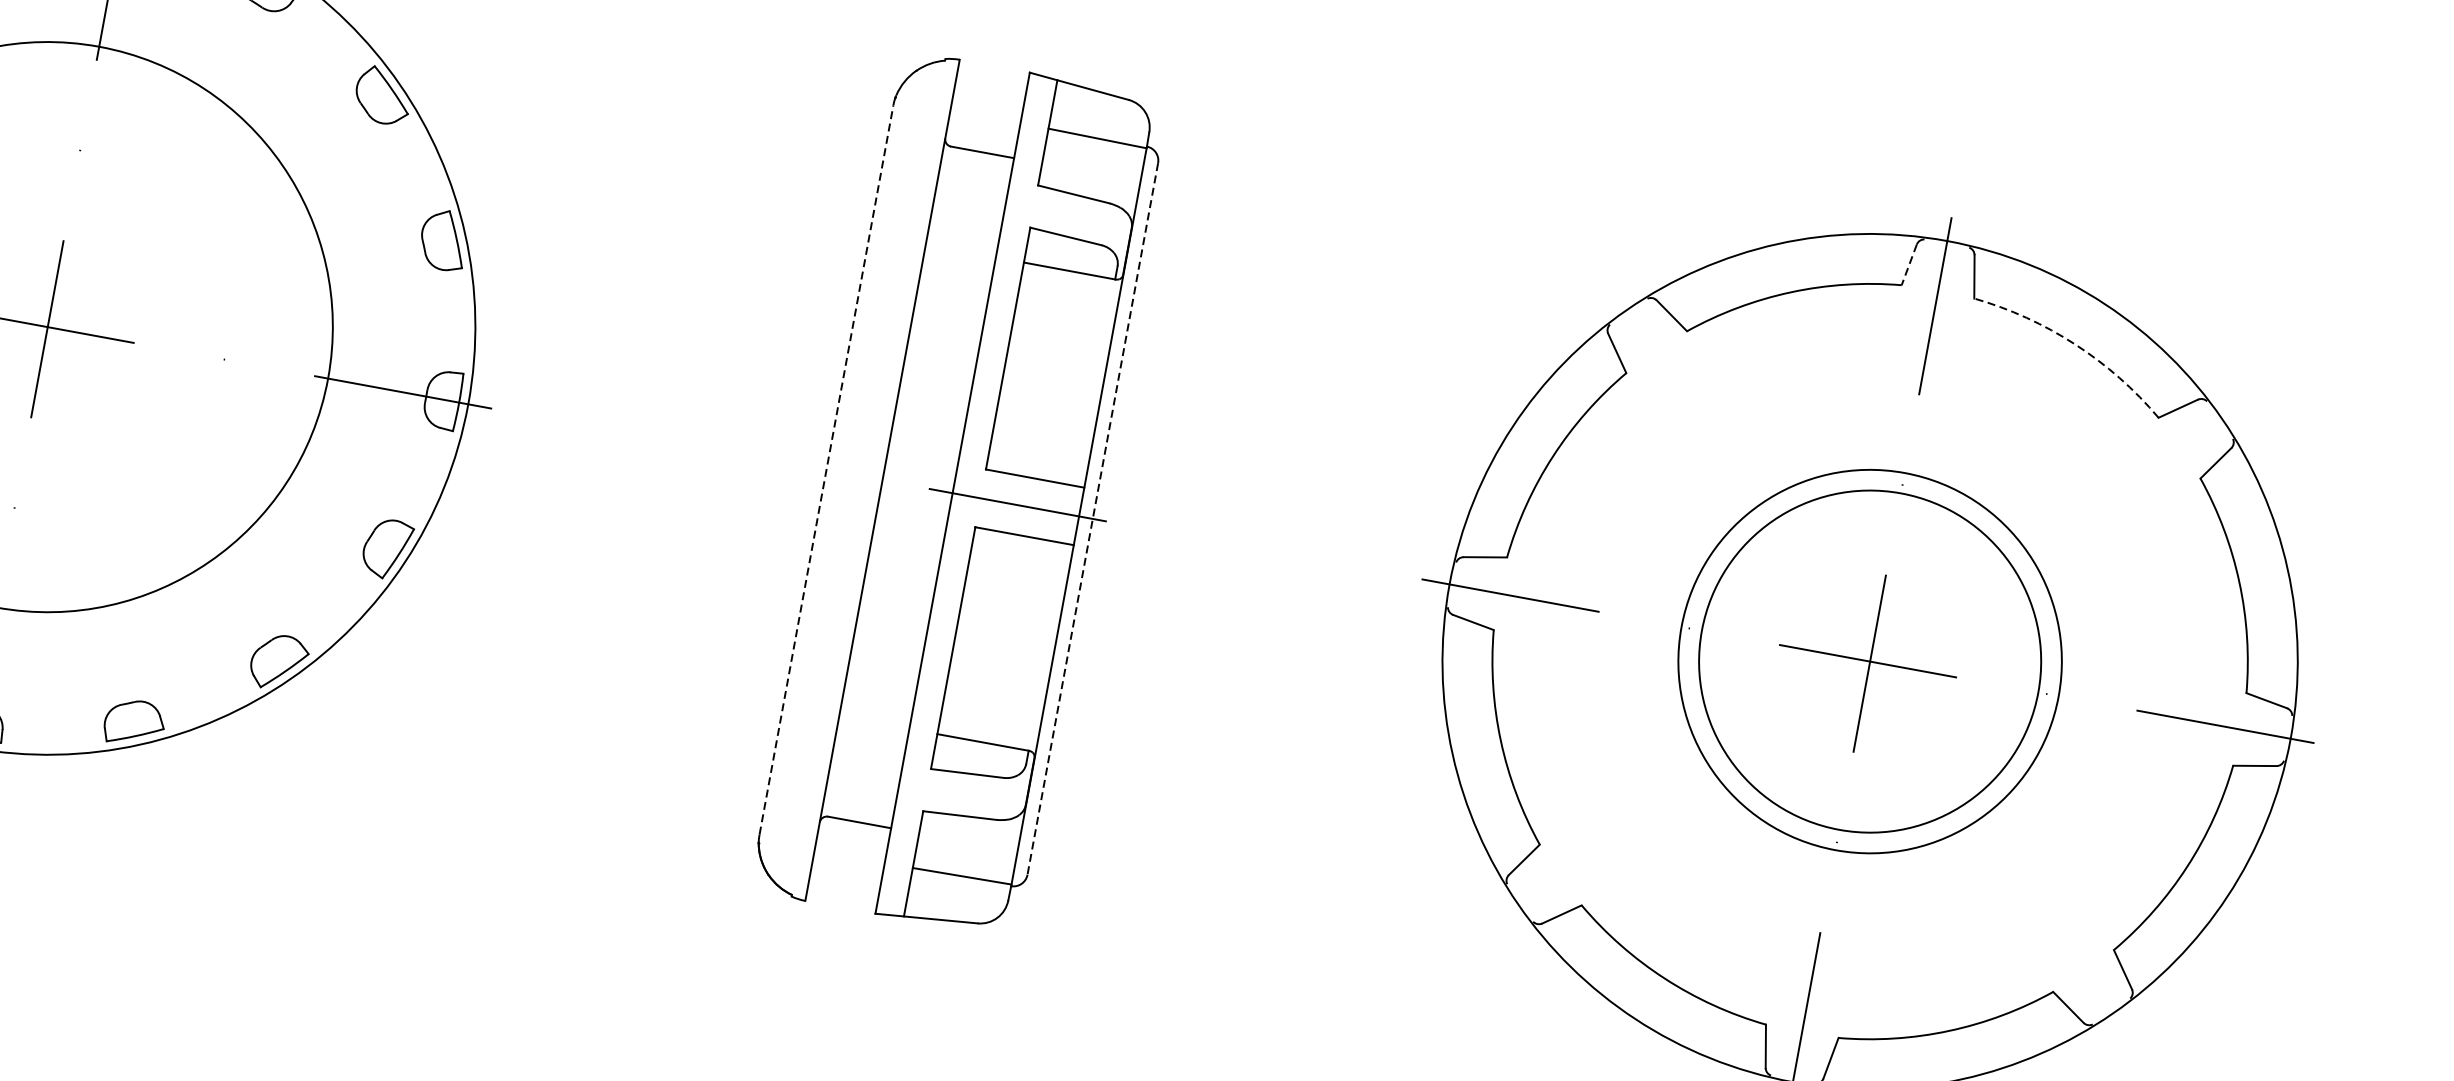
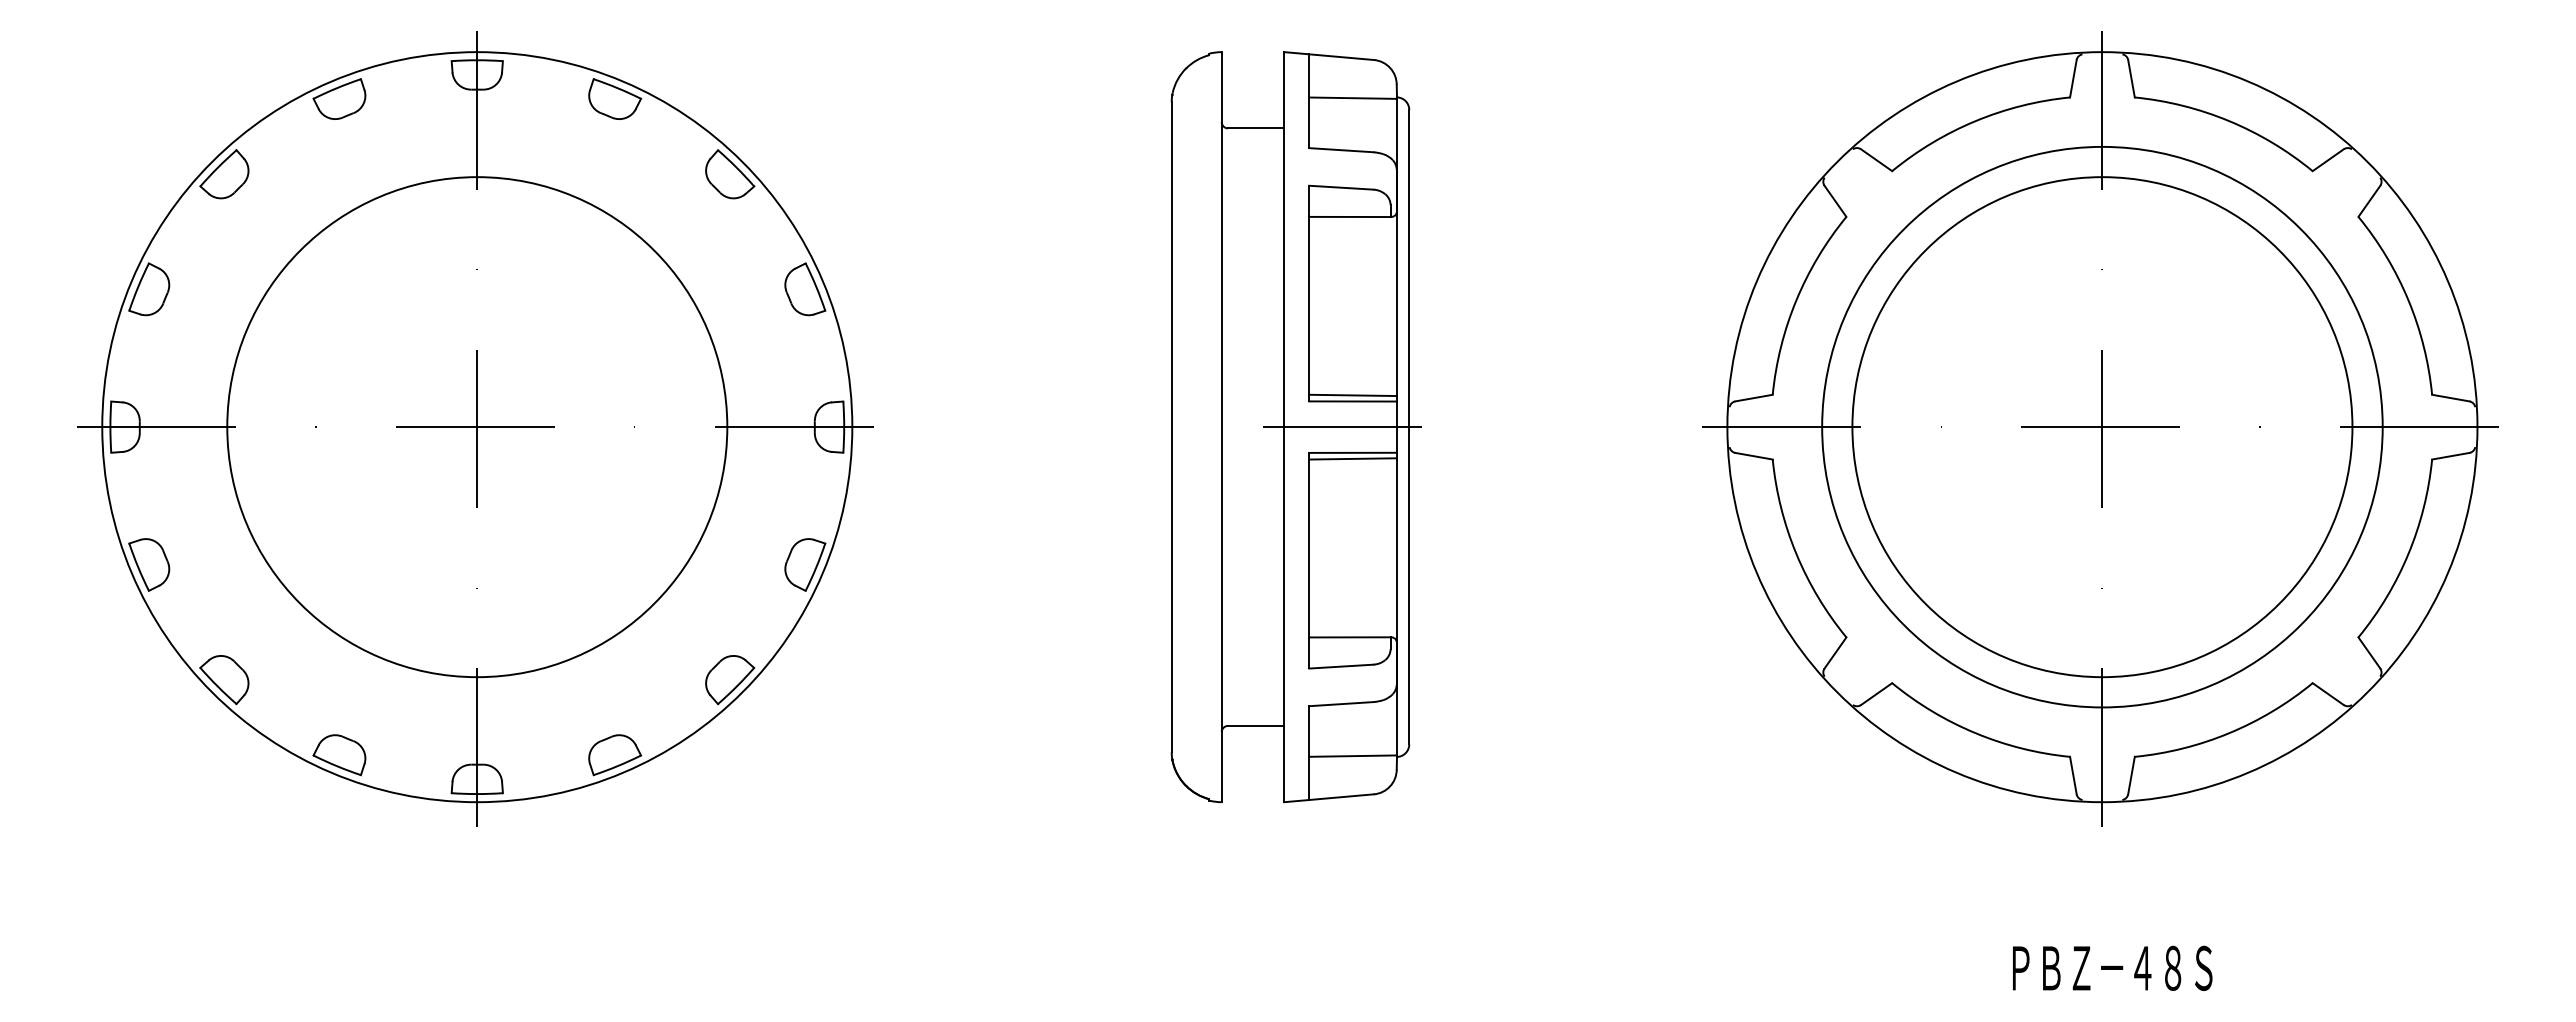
line: (1909, 265) -> (2073, 79), dashed -> solid
arc: (2075, 344) -> (2229, 121), dashed -> solid
line: (826, 469) -> (1171, 426), dashed -> solid
line: (1036, 471) -> (1353, 395), added
line: (1093, 519) -> (1409, 427), dashed -> solid
line: (1023, 542) -> (1353, 458), added
circle: (1870, 660) -> (2102, 426), size x1.67
circle: (1870, 661) -> (2102, 427), size x1.67

